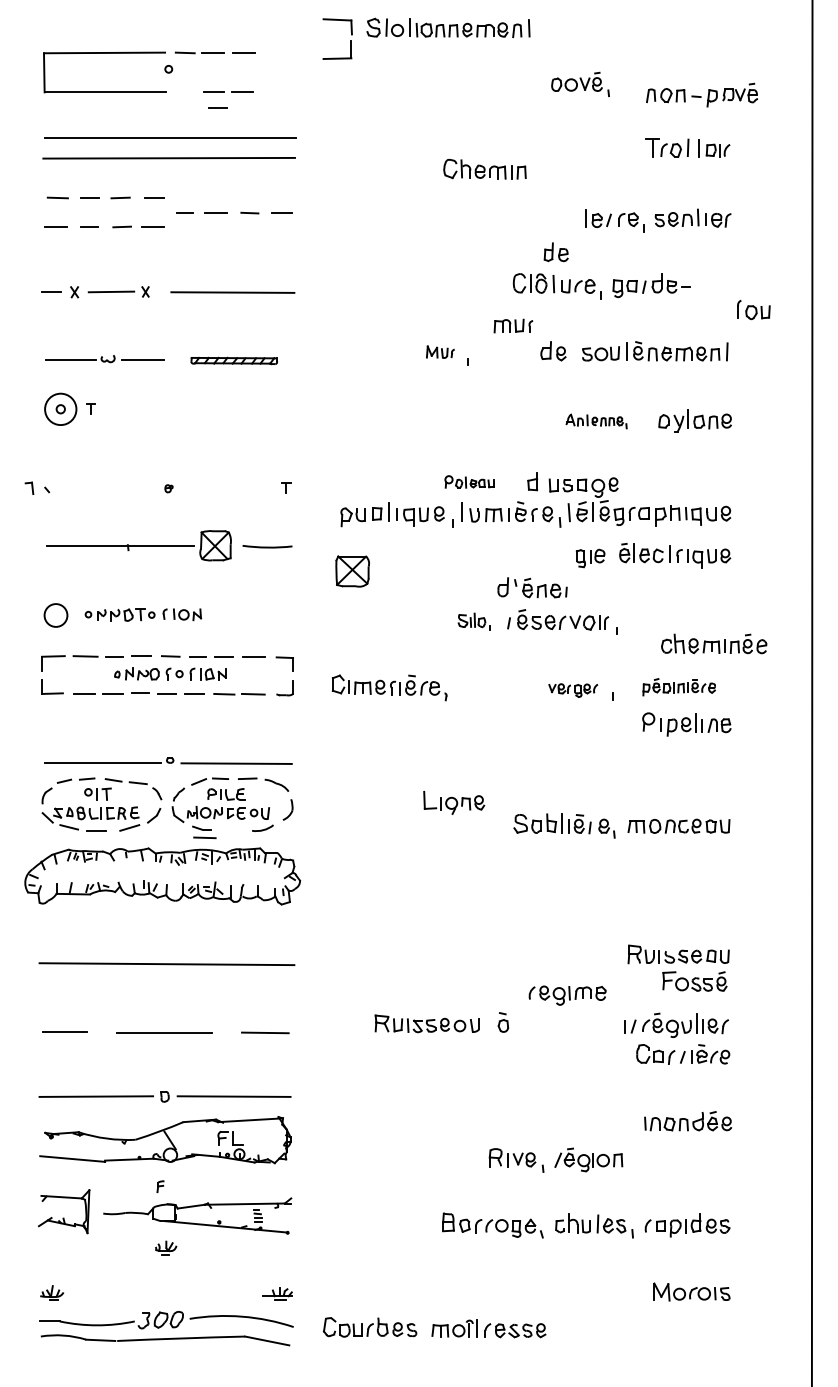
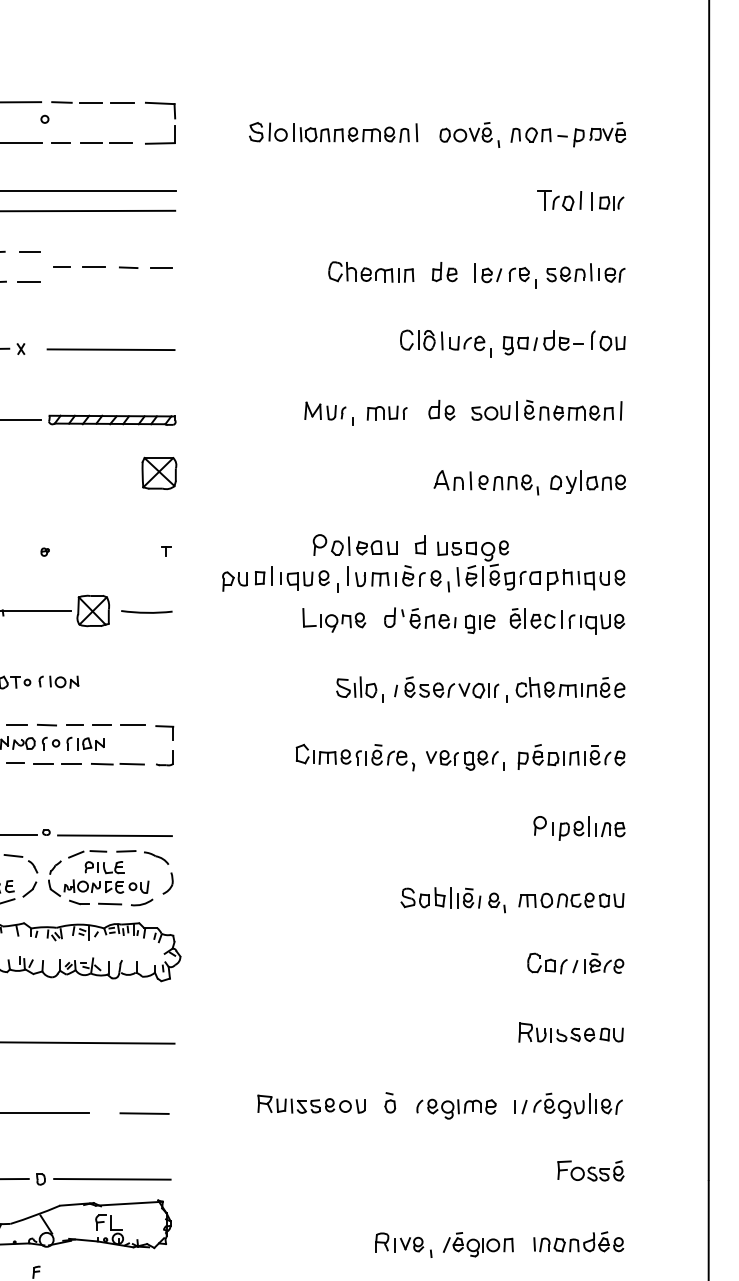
part: (448, 27) -> (333, 131), moved
part: (350, 40) -> (173, 124), moved
part: (702, 94) -> (568, 133), moved
line: (217, 107) -> (60, 142), moved
part: (484, 169) -> (370, 272), moved
part: (555, 252) -> (443, 272), moved
part: (753, 310) -> (608, 341), moved
part: (513, 325) -> (387, 412), moved
part: (440, 352) -> (325, 411), size x1.43
part: (234, 360) -> (112, 419), size x1.43
part: (596, 421) -> (486, 482), size x1.67
part: (469, 481) -> (355, 544), size x1.67
part: (352, 571) -> (159, 473), moved
part: (532, 587) -> (420, 617), moved
part: (474, 621) -> (360, 689), size x1.43
part: (714, 643) -> (570, 687), moved
part: (679, 686) -> (571, 756), size x1.43
part: (389, 687) -> (355, 757), moved
part: (573, 690) -> (462, 760), size x1.43
part: (686, 724) -> (579, 828), moved
part: (454, 802) -> (334, 619), moved
line: (204, 837) -> (109, 903), moved
part: (694, 981) -> (590, 1170), moved
part: (567, 995) -> (456, 1109), moved
part: (683, 1054) -> (576, 963), moved
part: (688, 1121) -> (579, 1242), moved

